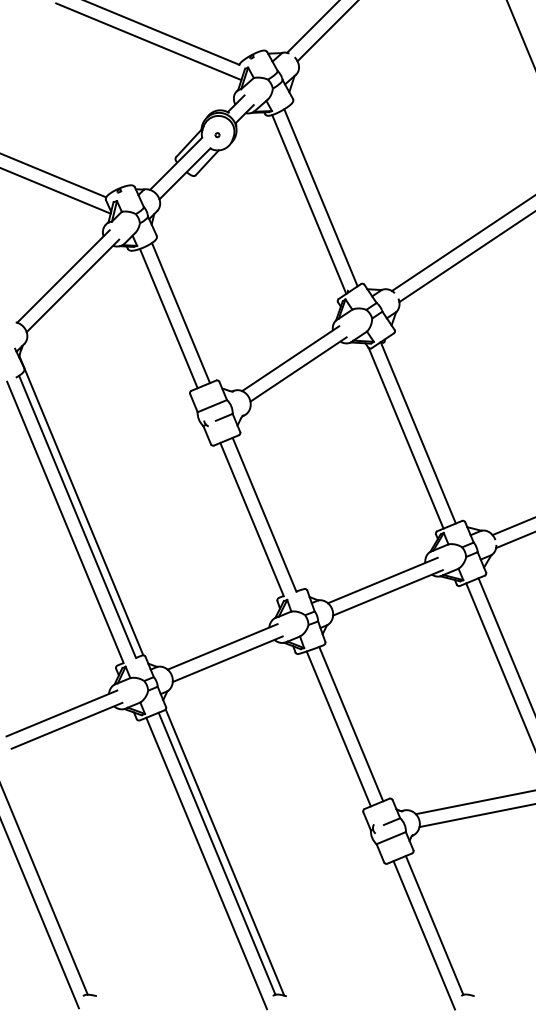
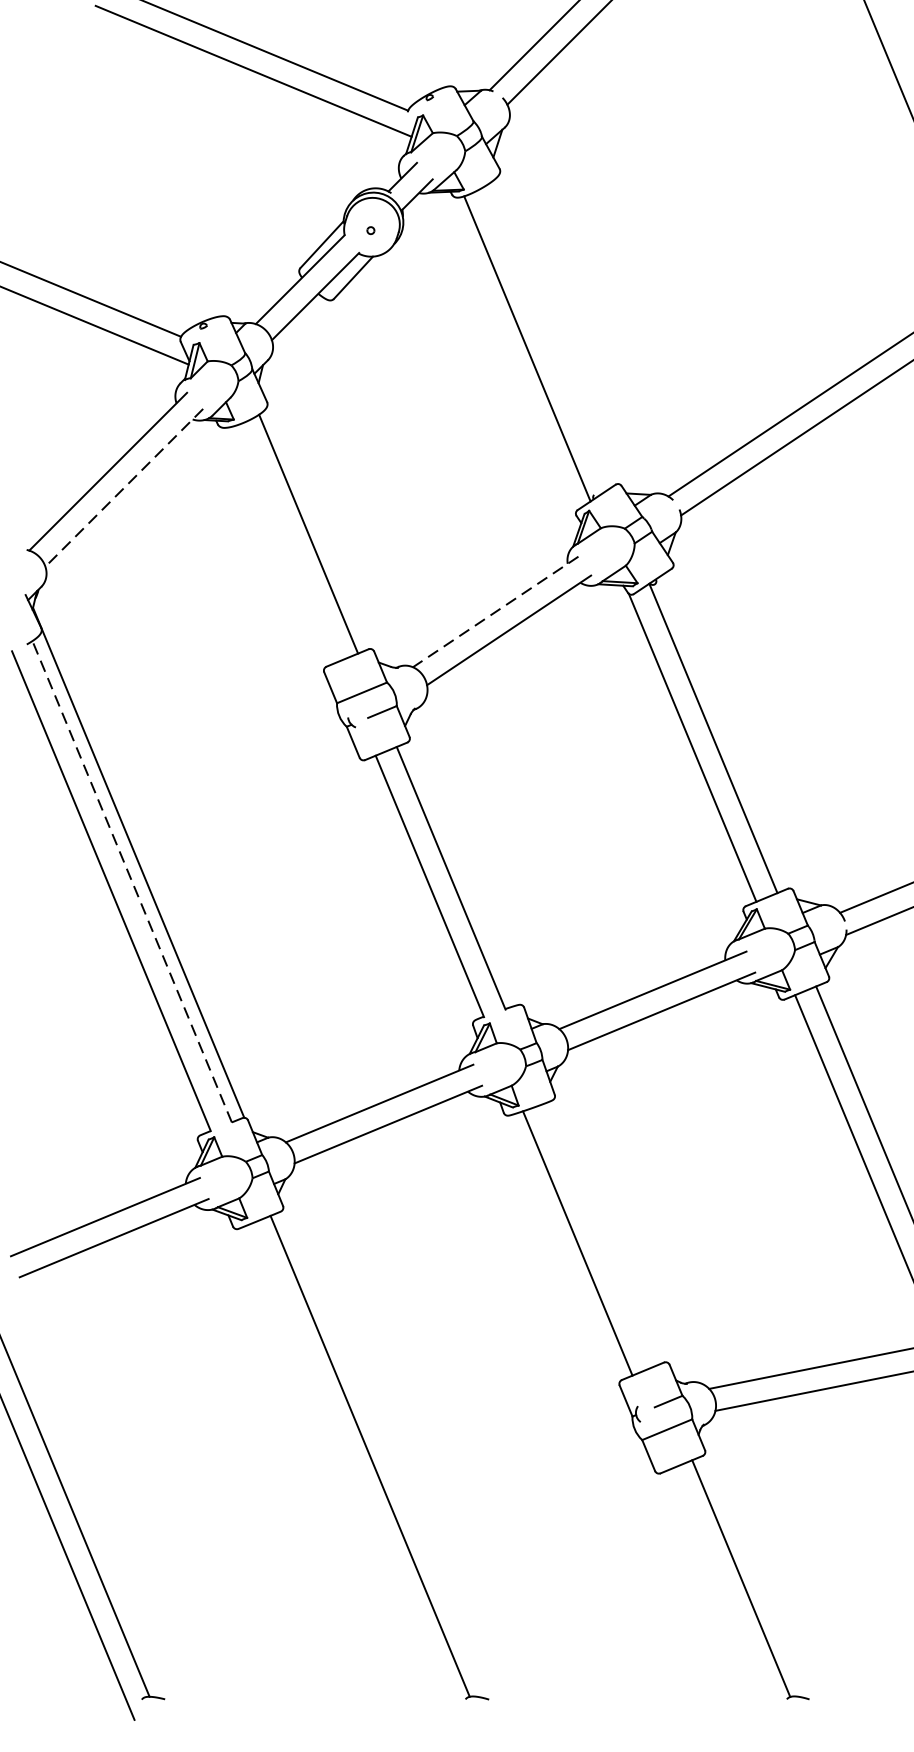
line: (320, 197) -> (546, 336), removed
line: (72, 286) -> (123, 488), solid -> dashed
line: (168, 318) -> (287, 543), removed
line: (290, 358) -> (495, 611), solid -> dashed
line: (77, 516) -> (132, 881), solid -> dashed
line: (351, 723) -> (599, 1234), removed
line: (224, 852) -> (382, 1454), removed
line: (206, 863) -> (352, 1472), removed
line: (424, 935) -> (723, 1595), removed

